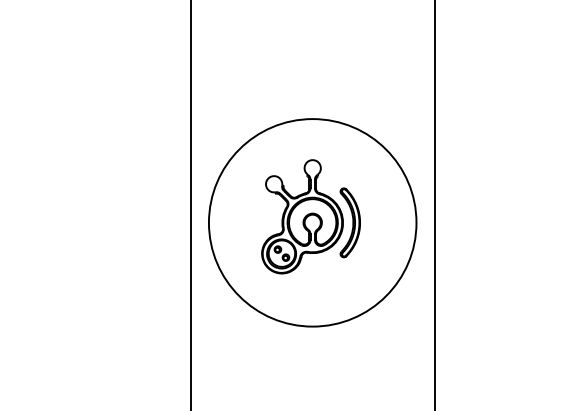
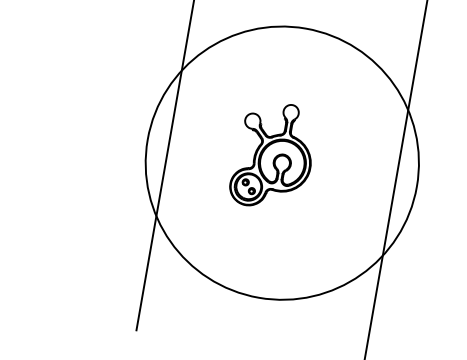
circle: (312, 222) -> (282, 162), size x1.4
part: (349, 222) -> (316, 168), removed

